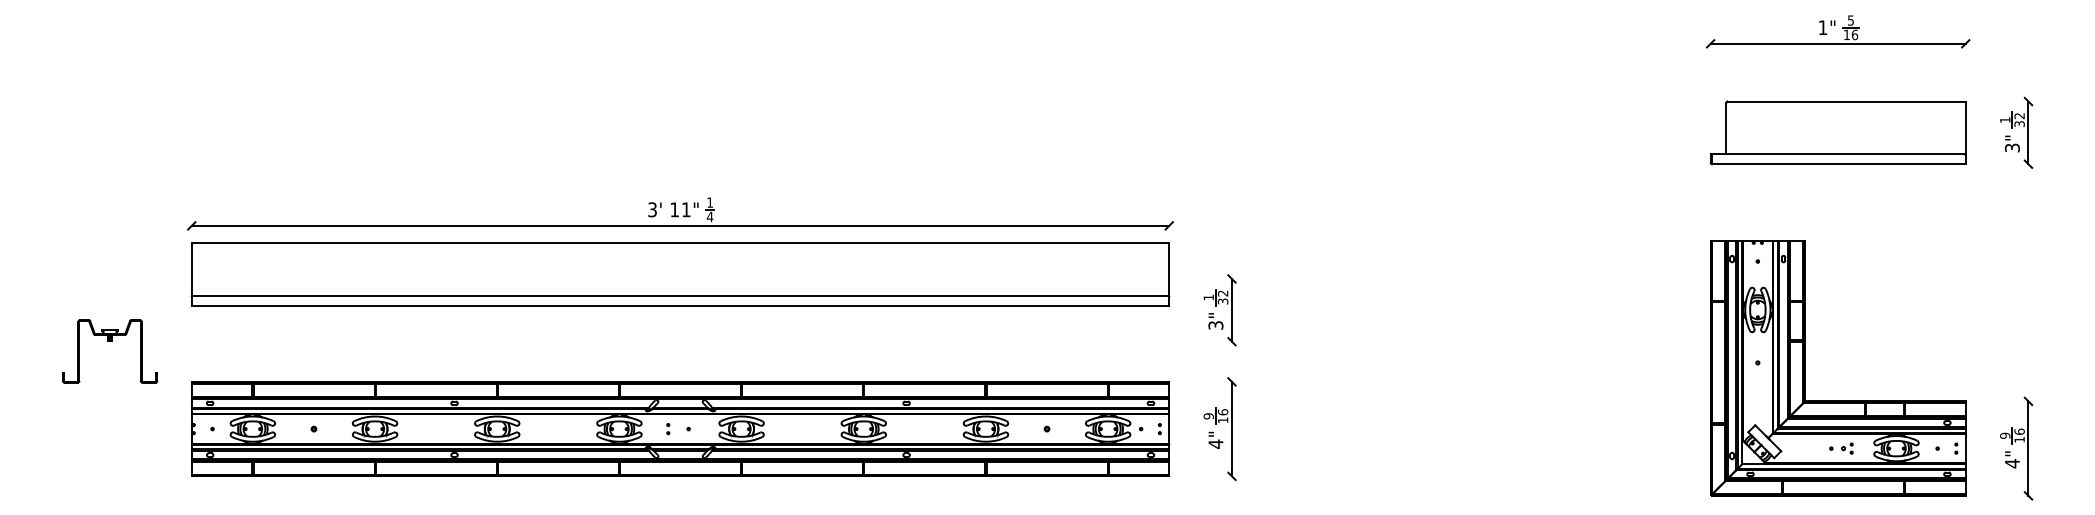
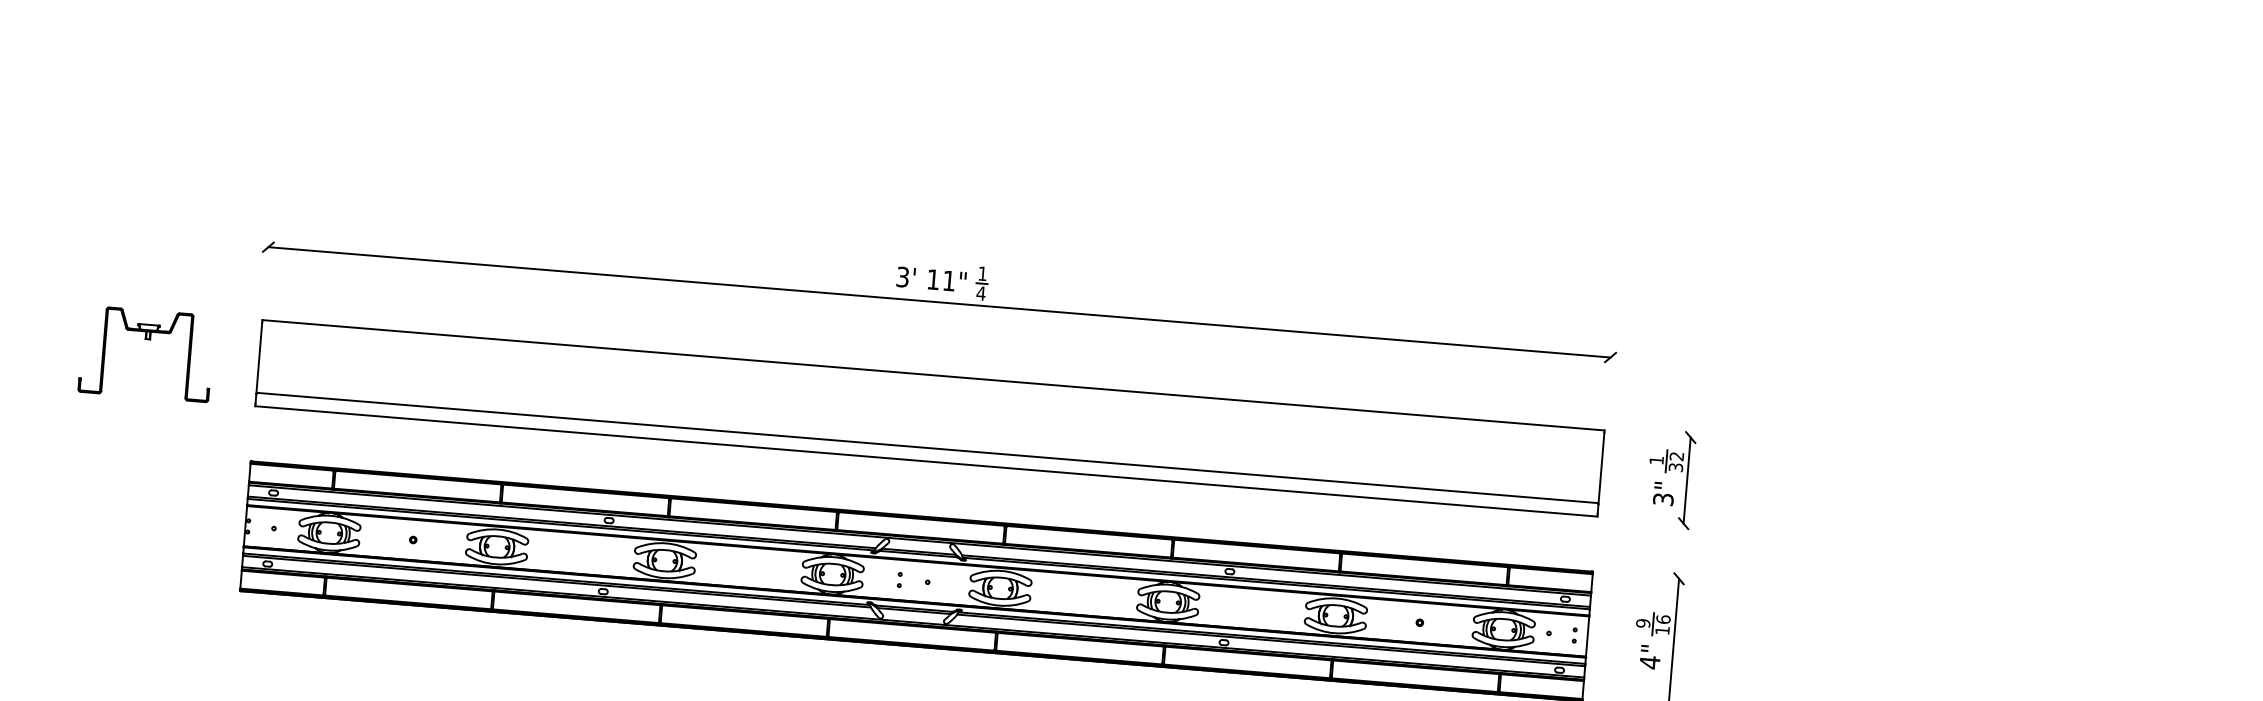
part: (680, 274) -> (929, 418), moved
part: (110, 341) -> (148, 340), moved

